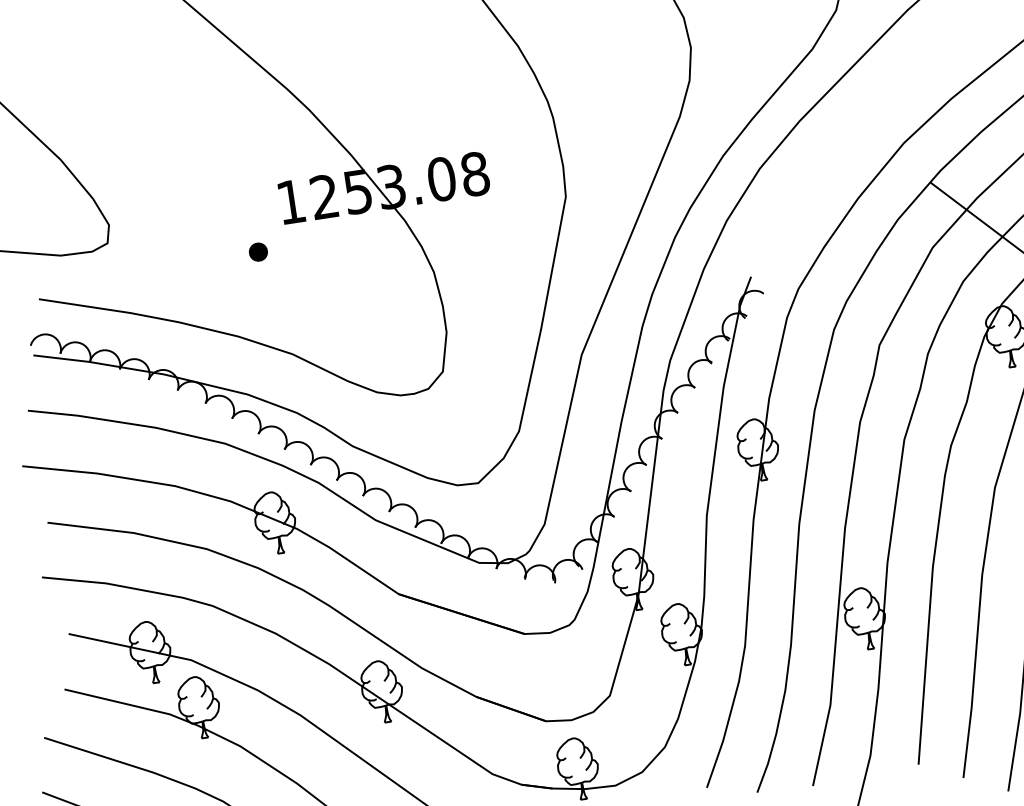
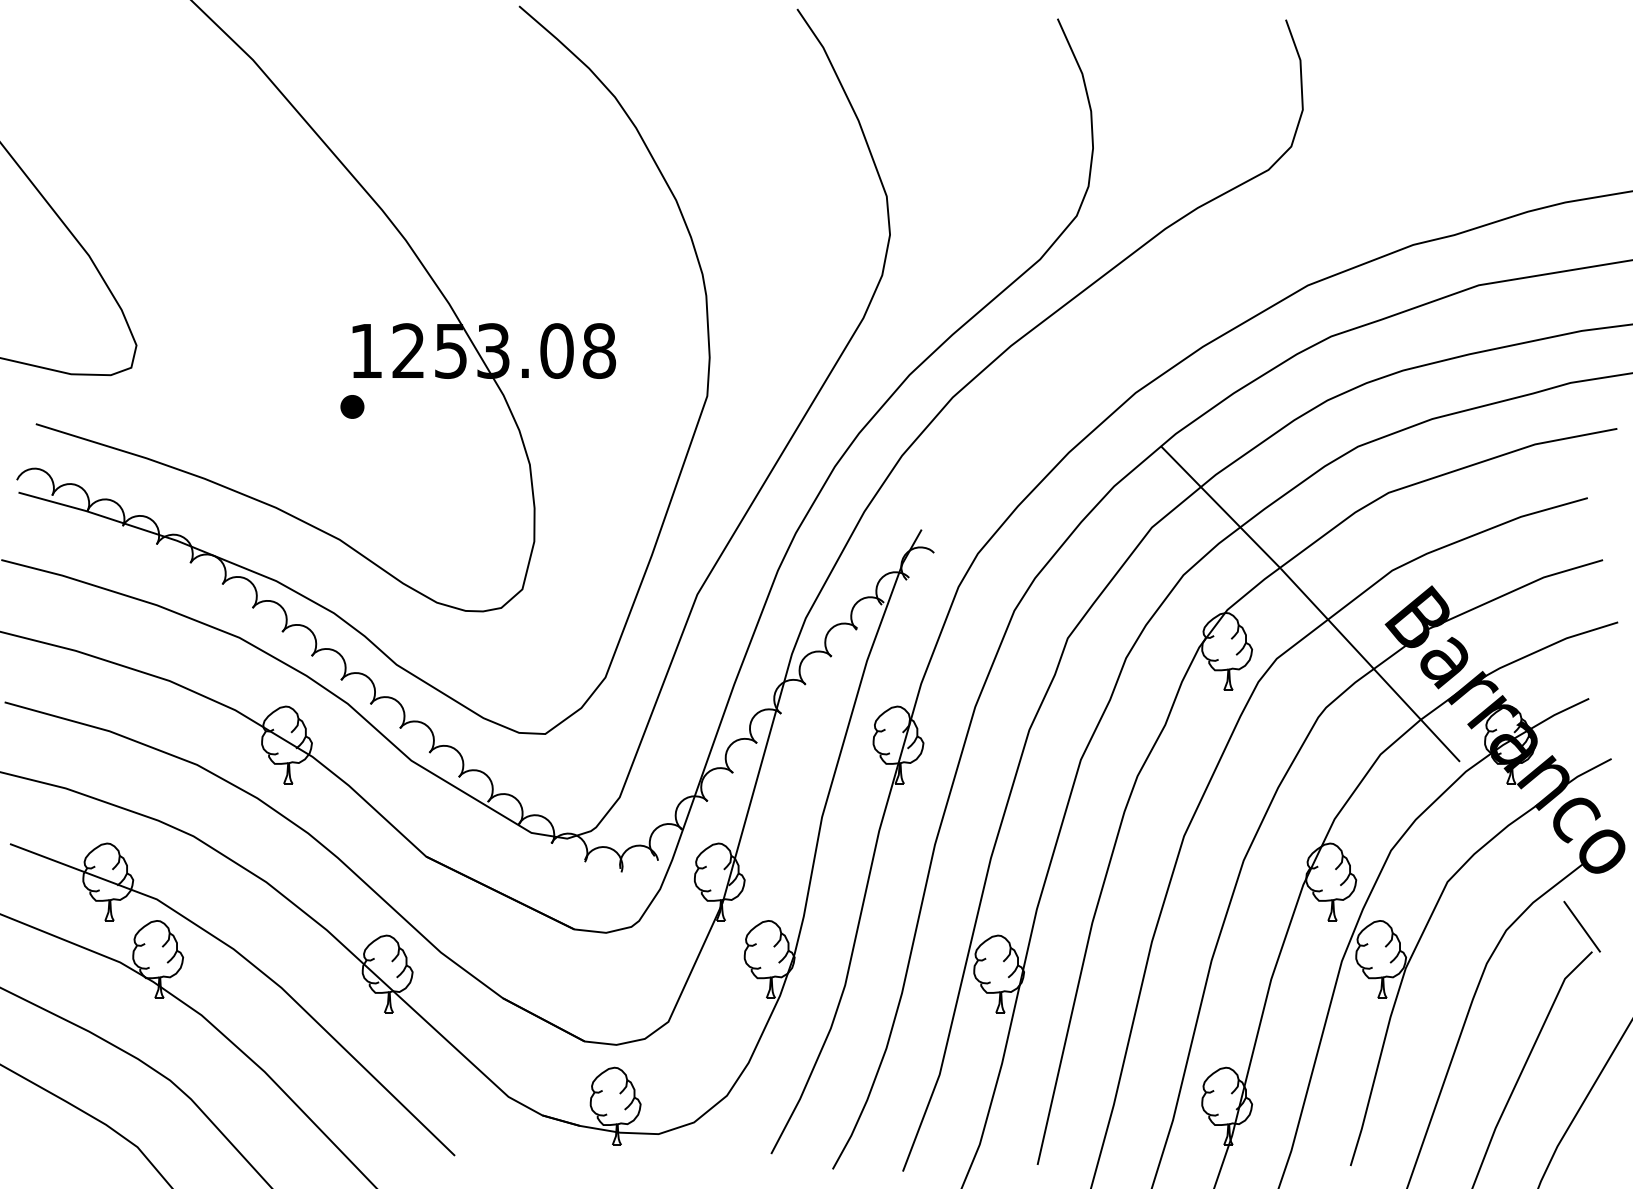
part: (258, 251) -> (352, 406), moved

